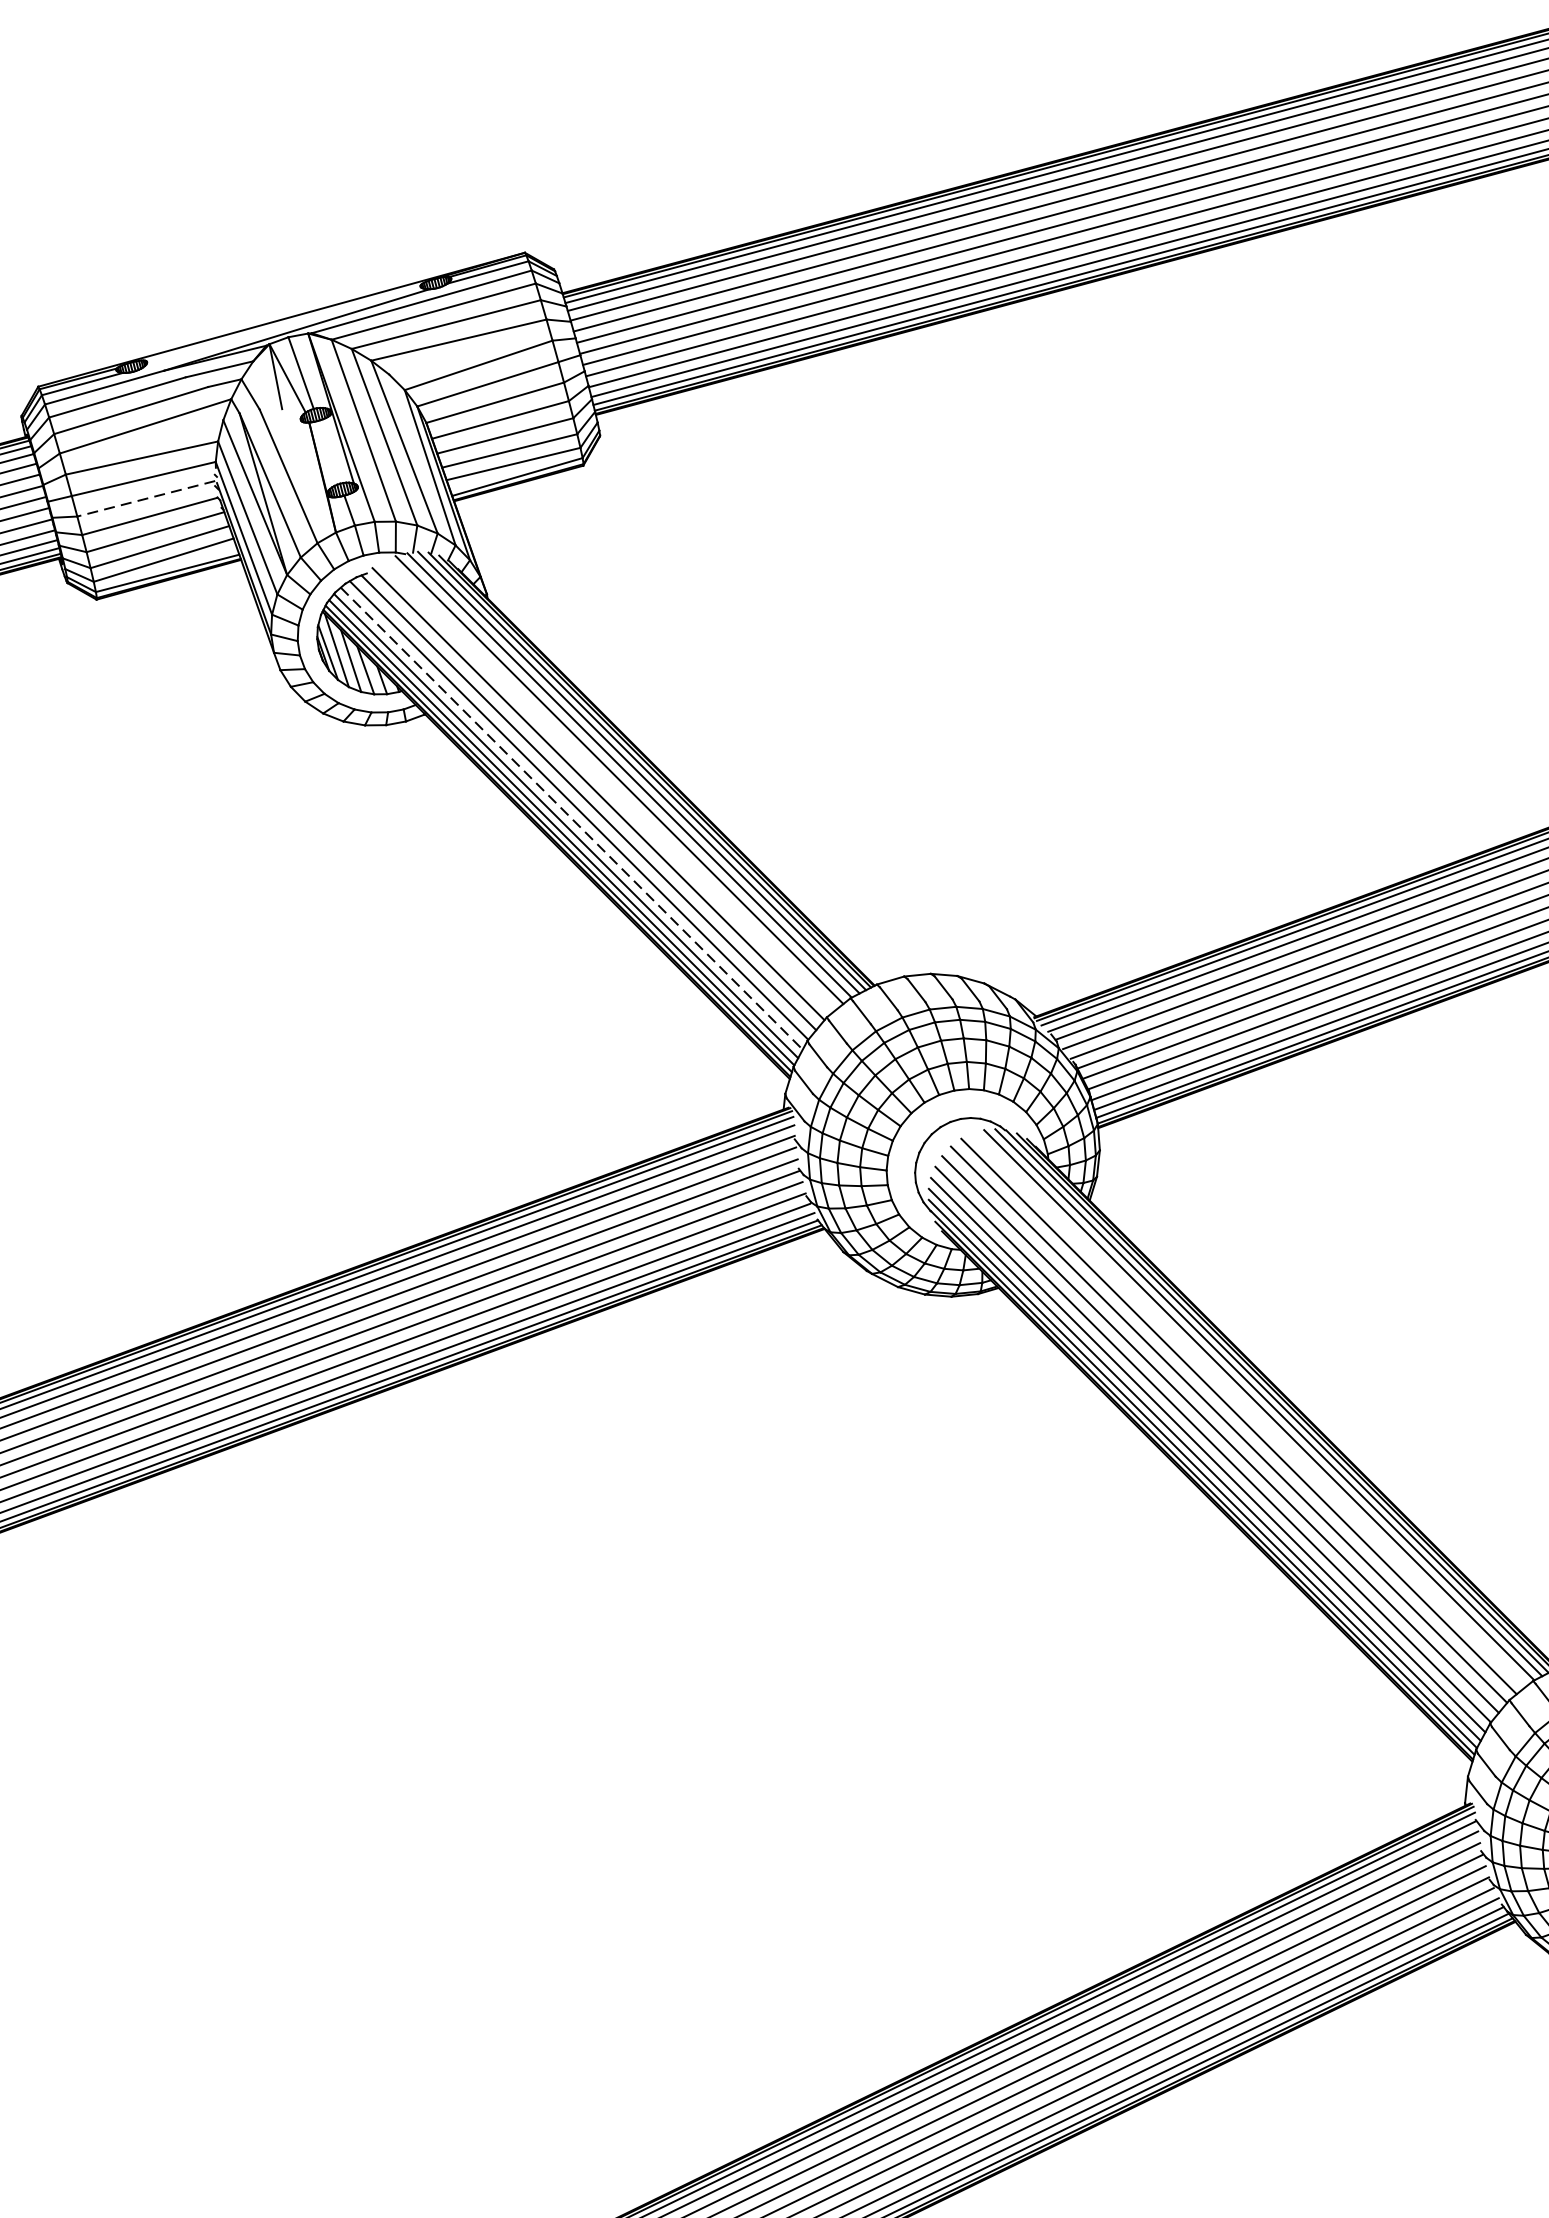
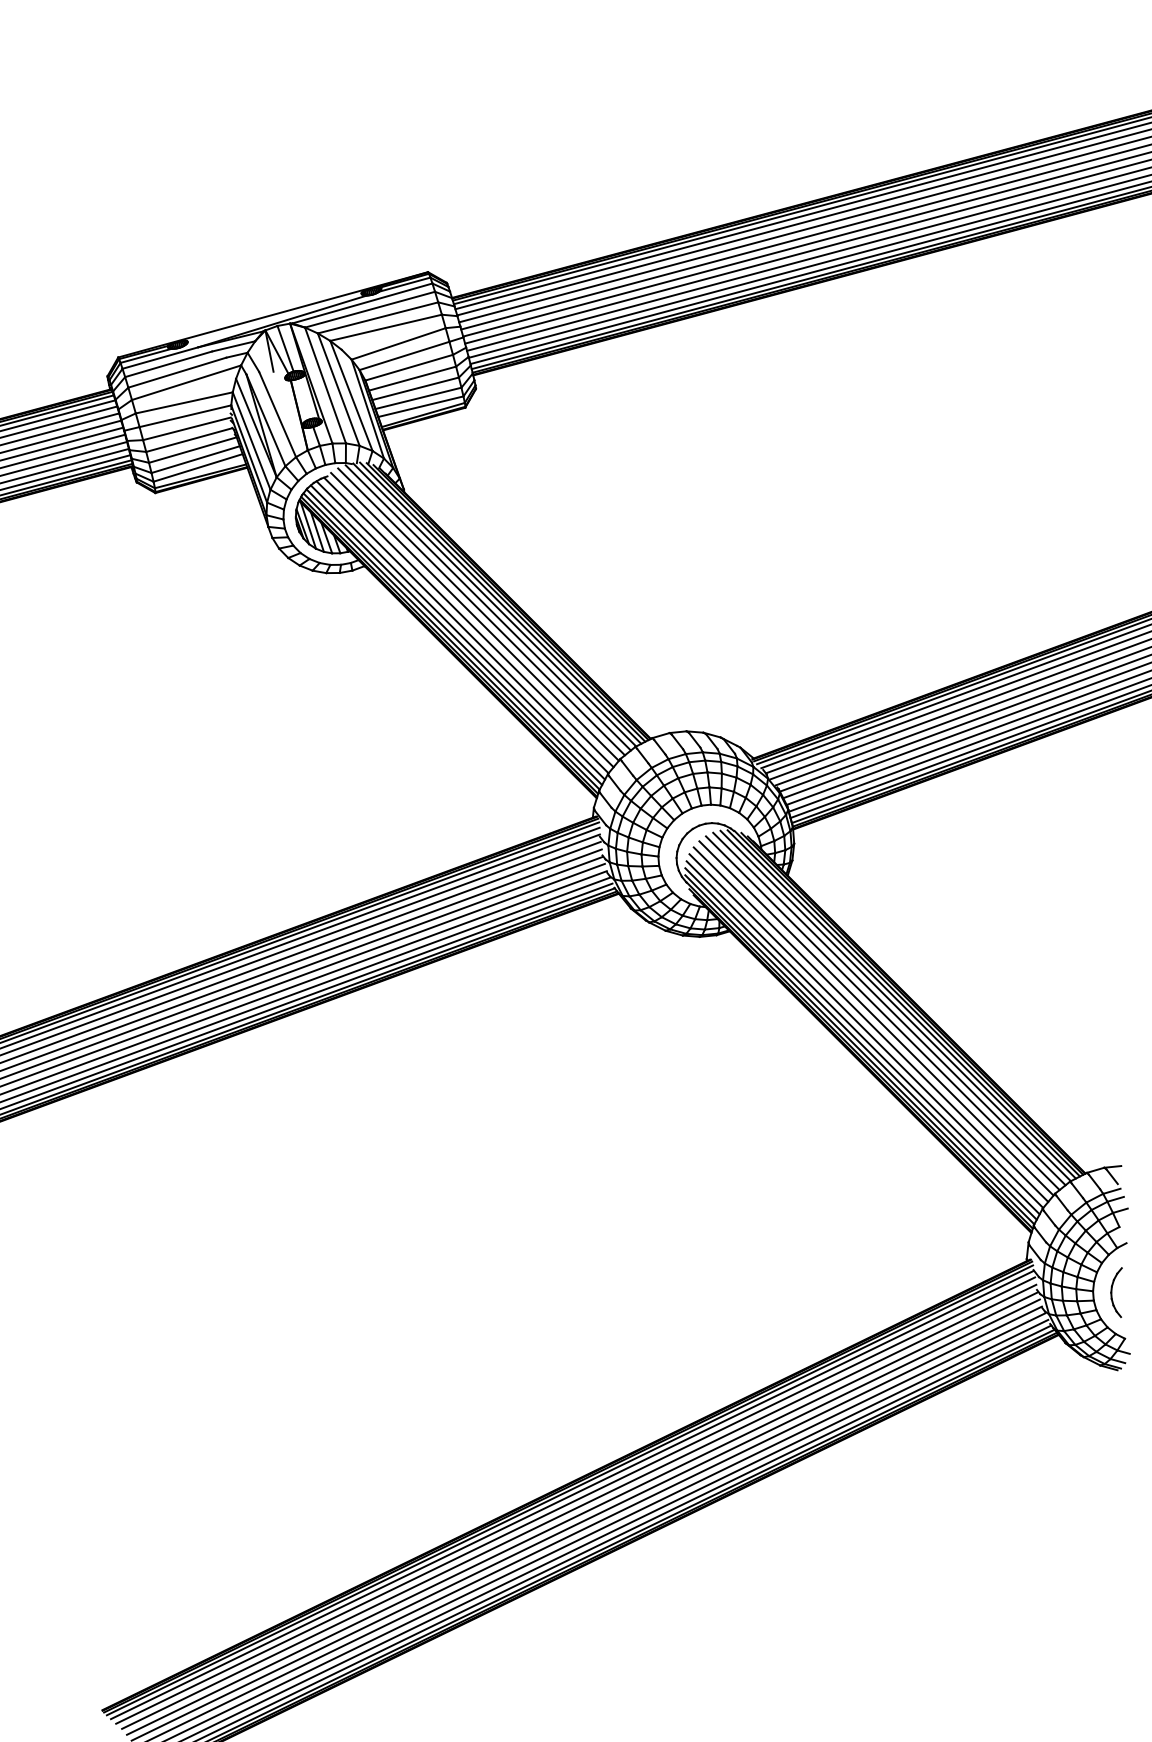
line: (145, 498) -> (186, 428), dashed -> solid
line: (608, 785) -> (481, 611), added
line: (571, 818) -> (457, 632), dashed -> solid
line: (1249, 1409) -> (889, 1008), added

